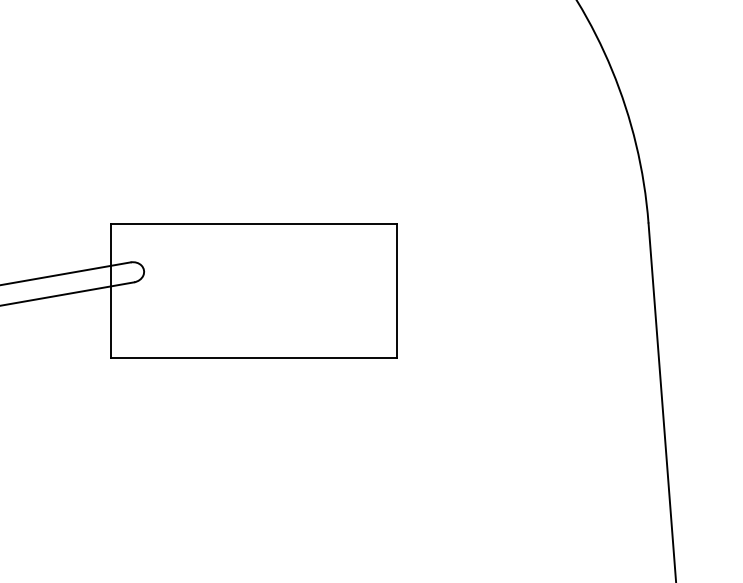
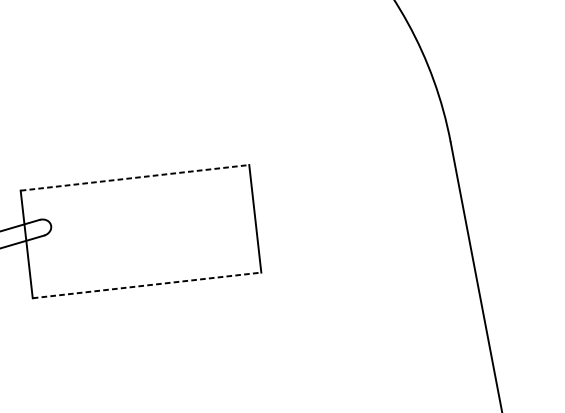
line: (254, 223) -> (135, 177), solid -> dashed
line: (254, 358) -> (147, 285), solid -> dashed

